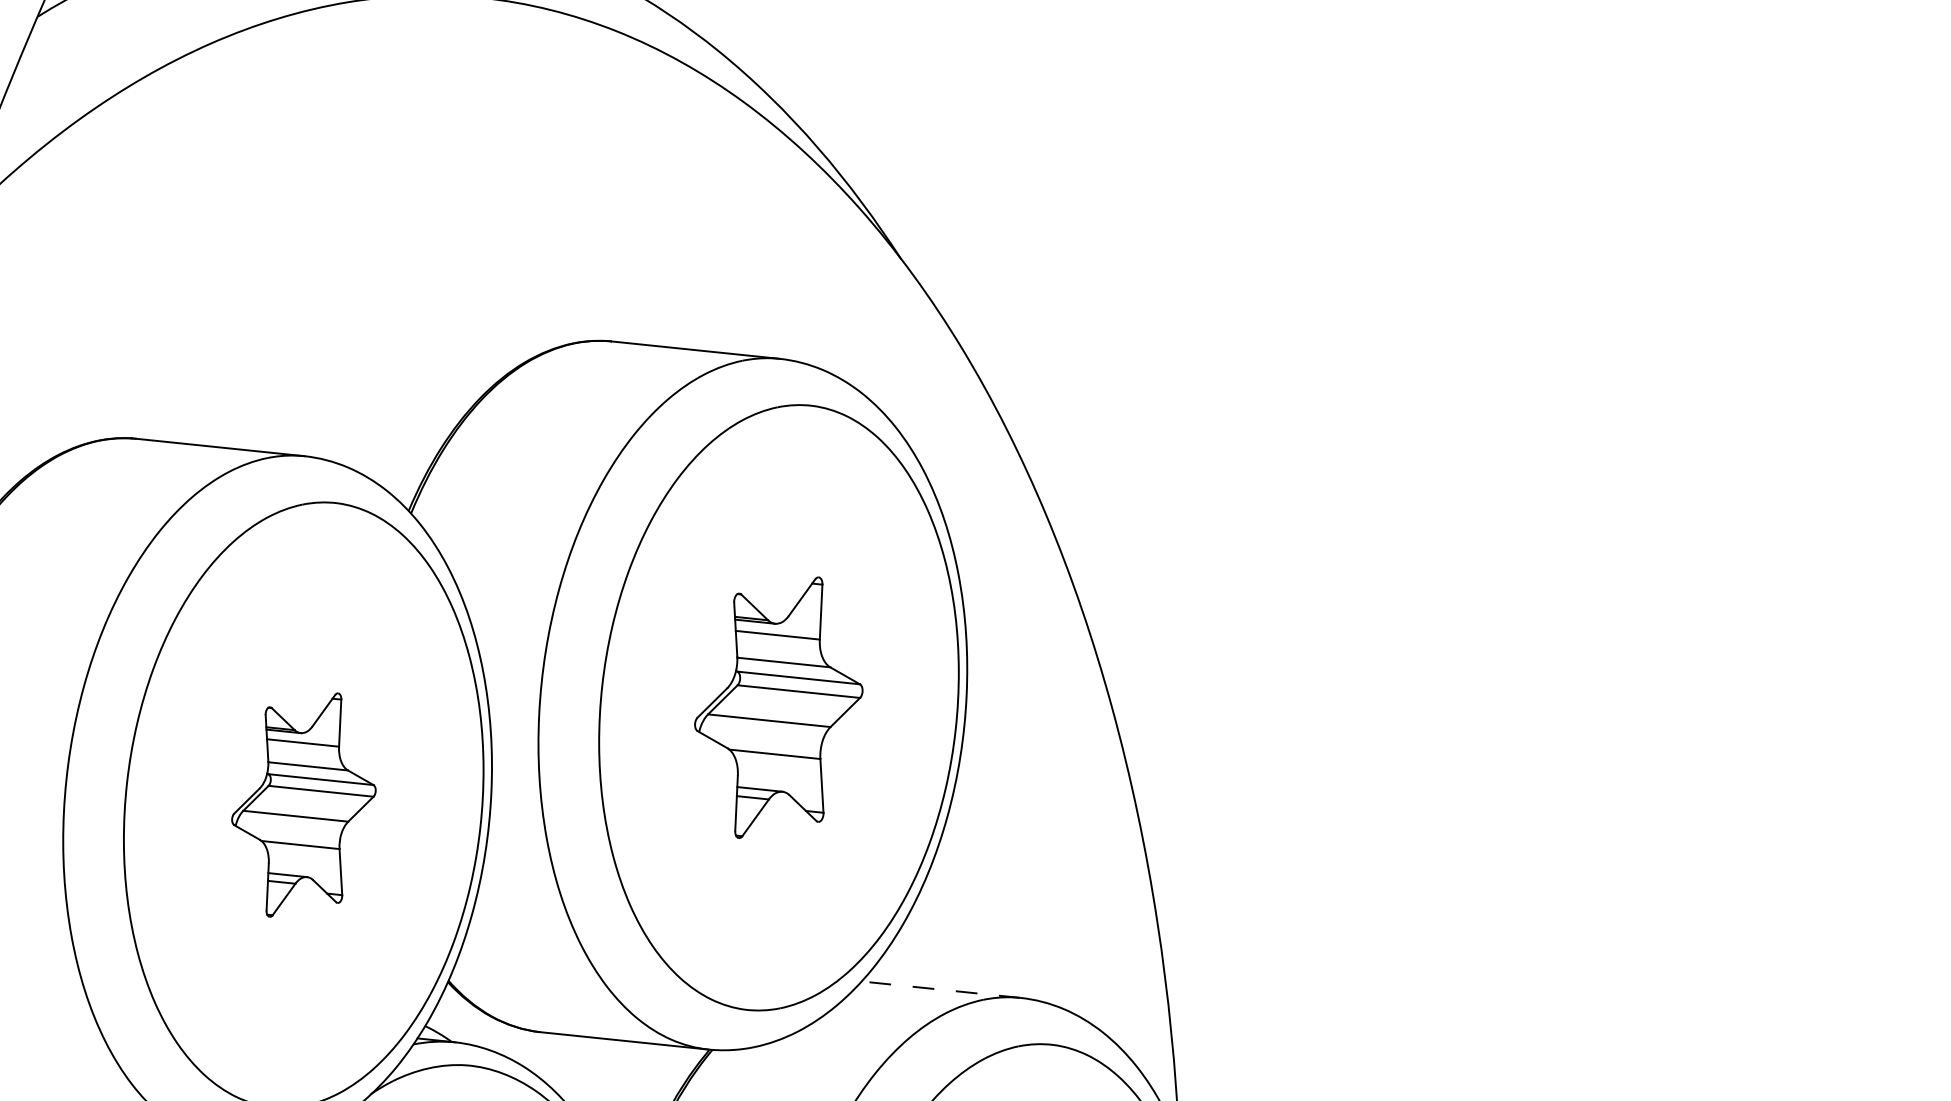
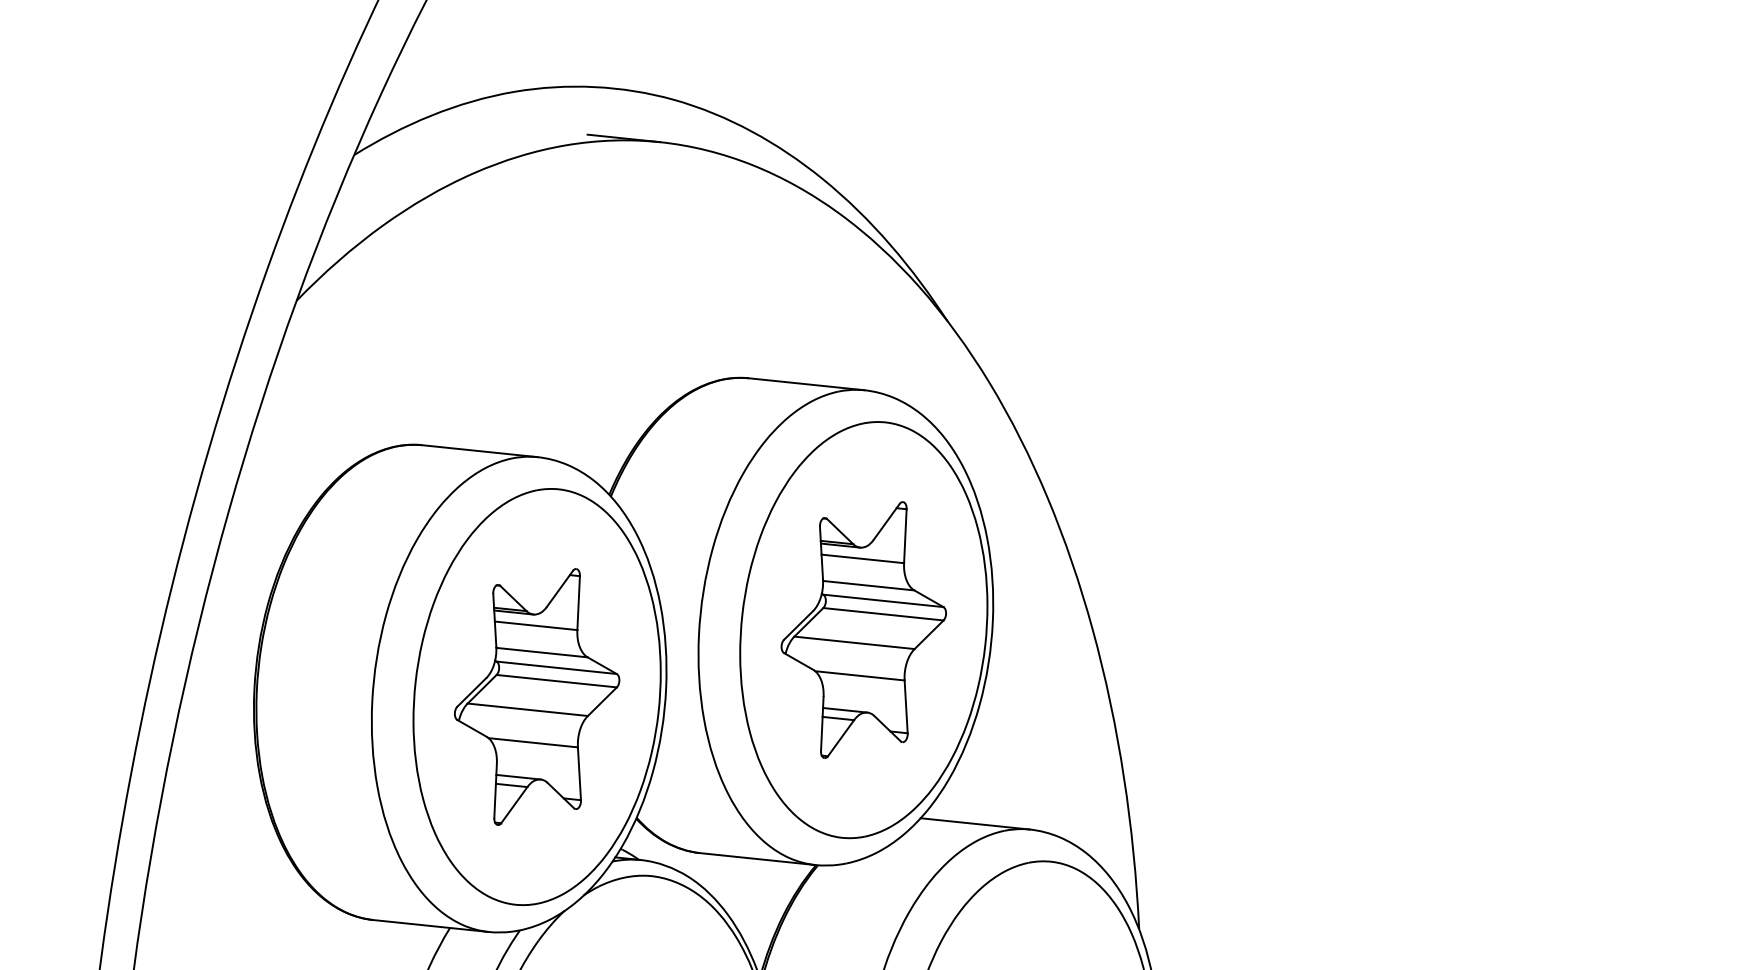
part: (778, 706) -> (863, 629), size x1.43
part: (304, 804) -> (537, 696), size x1.67
line: (941, 989) -> (975, 823), dashed -> solid

